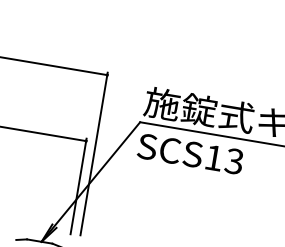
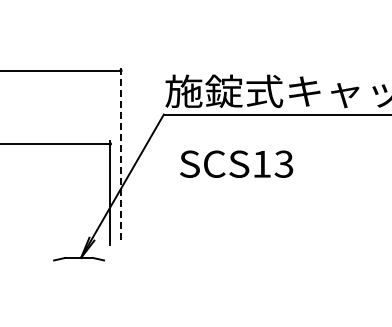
text: (190, 153) -> (236, 163), moved
line: (93, 154) -> (120, 156), solid -> dashed

